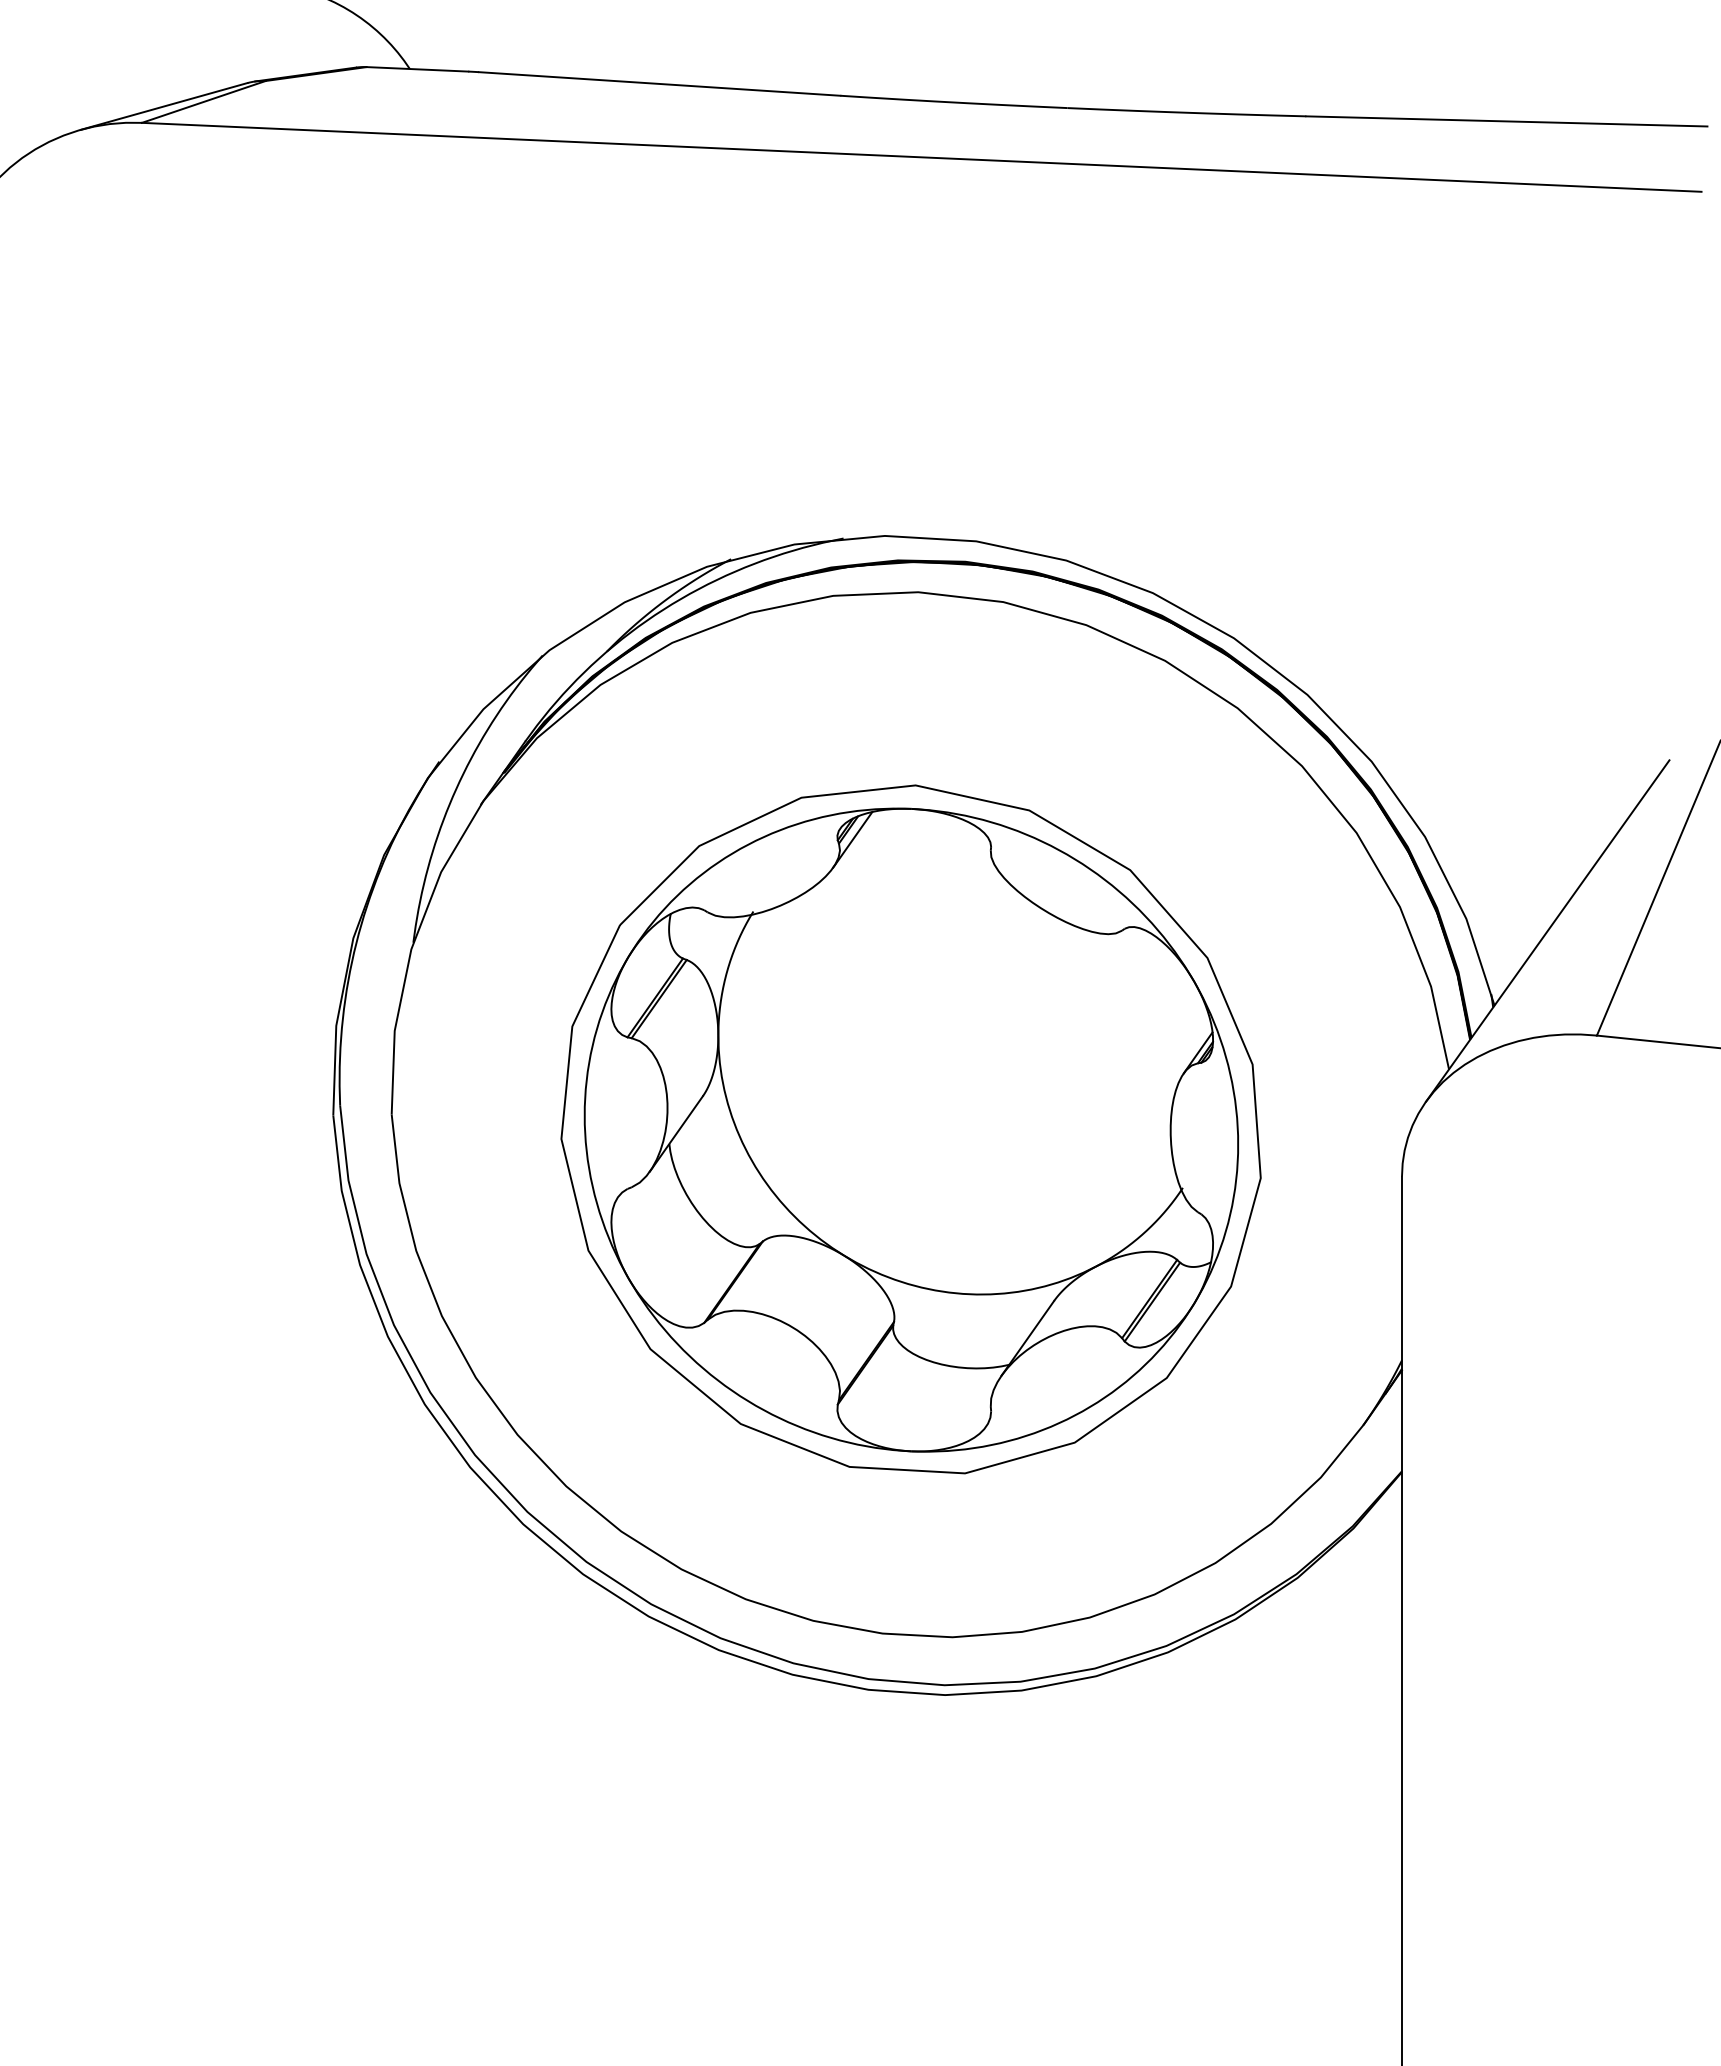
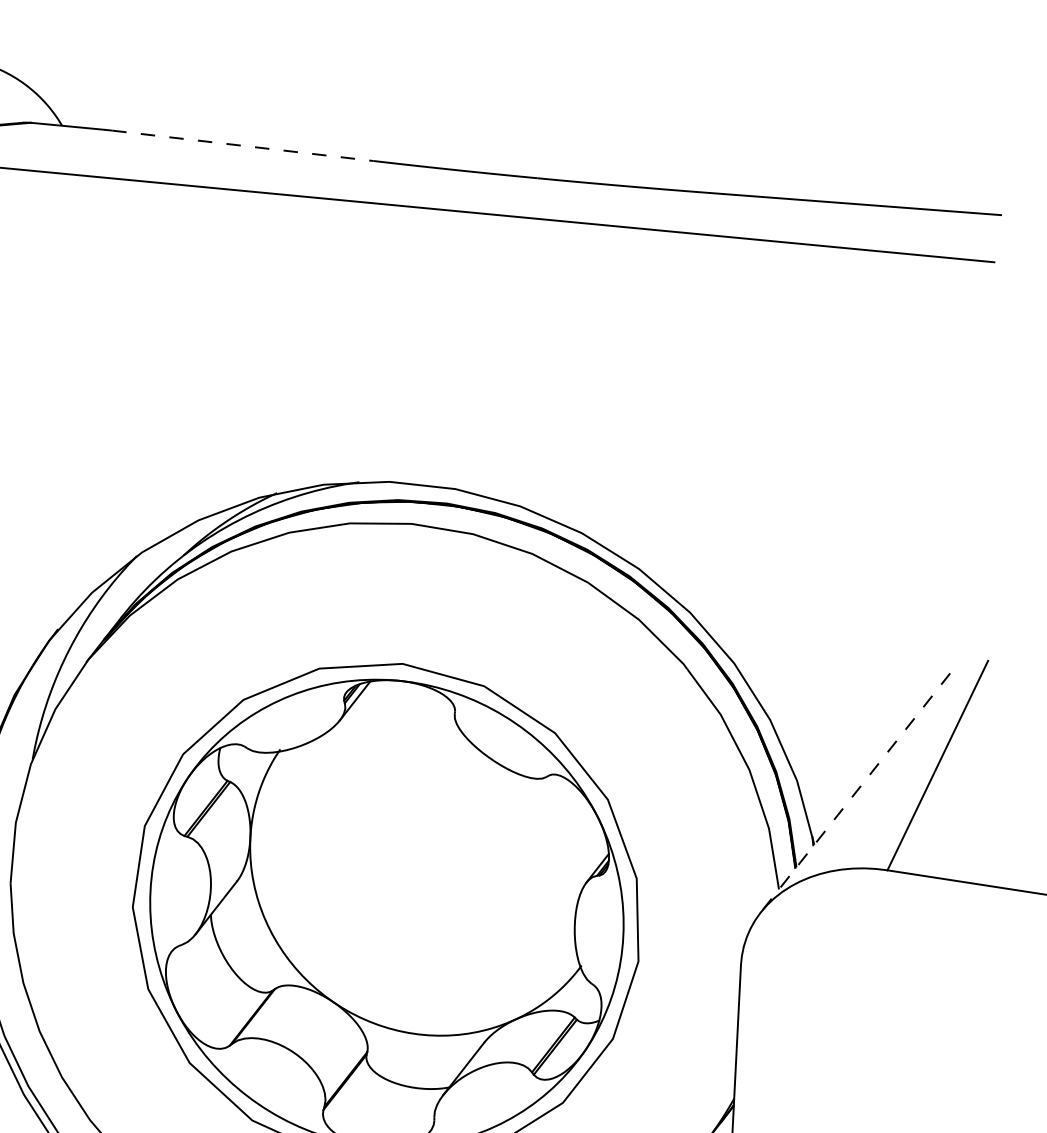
line: (660, 84) -> (243, 146), solid -> dashed
line: (1547, 930) -> (855, 792), solid -> dashed

